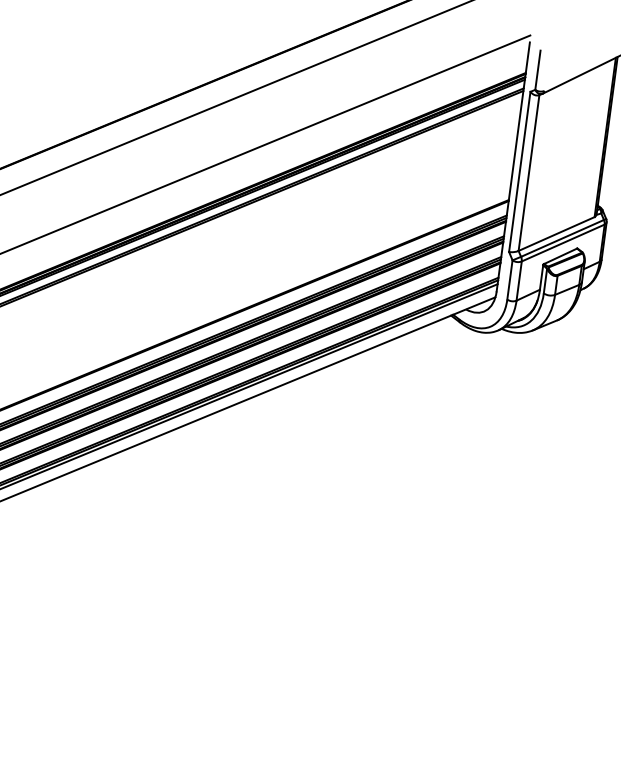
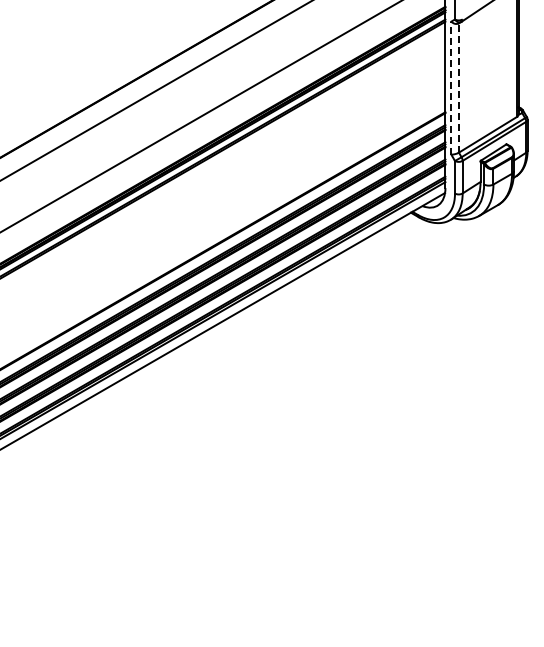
line: (520, 171) -> (451, 87), solid -> dashed
line: (528, 173) -> (458, 88), solid -> dashed

